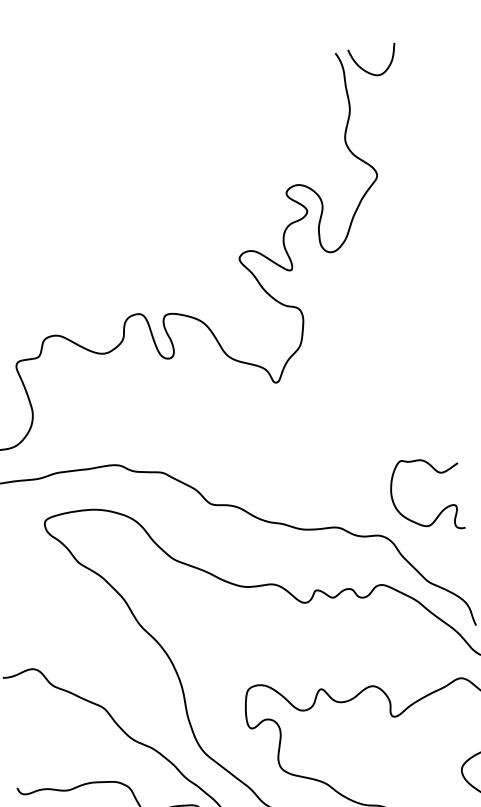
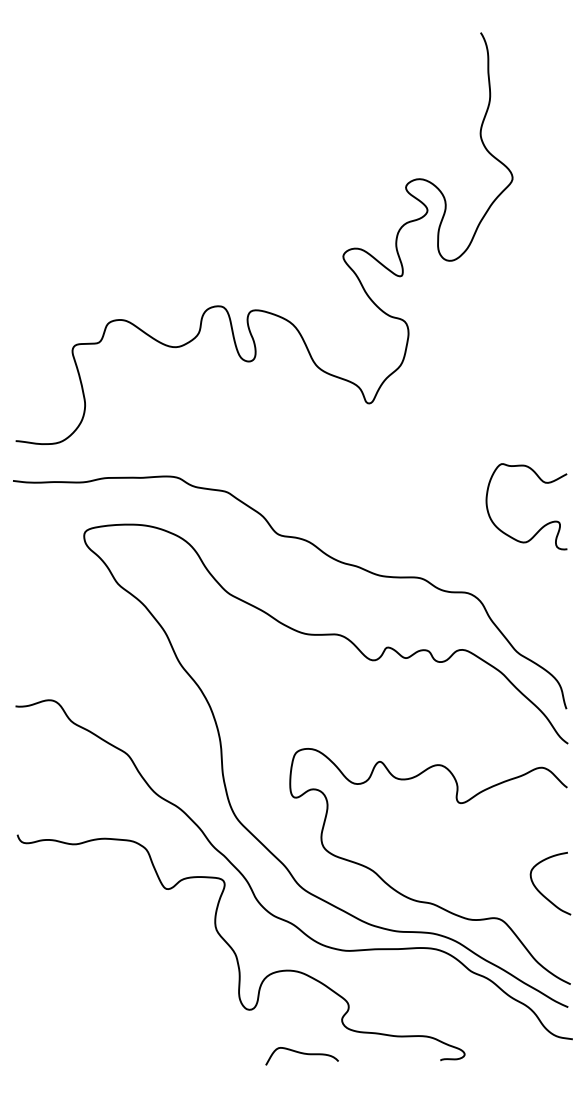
curve: (367, 71) -> (515, 57), removed
curve: (443, 508) -> (544, 524), moved

